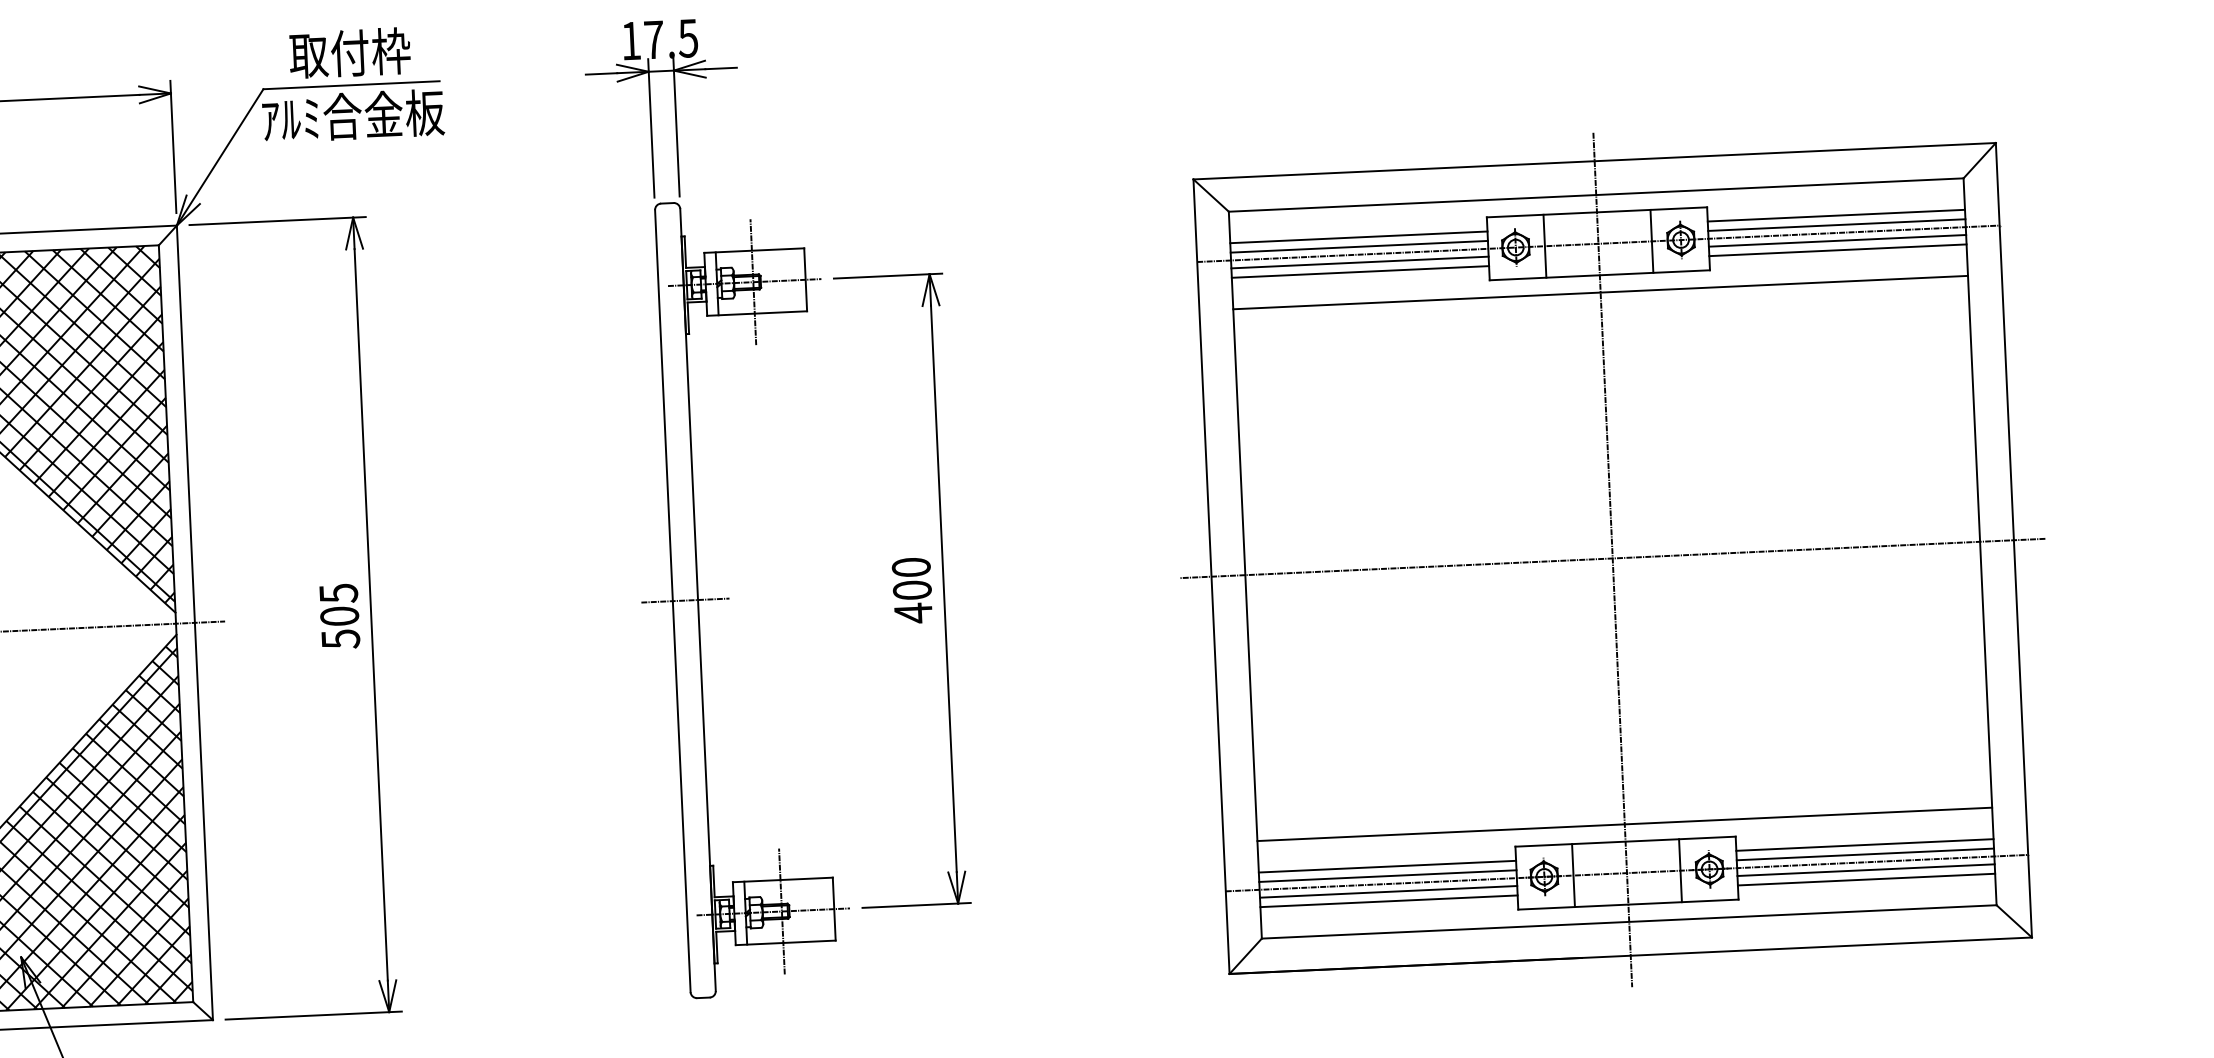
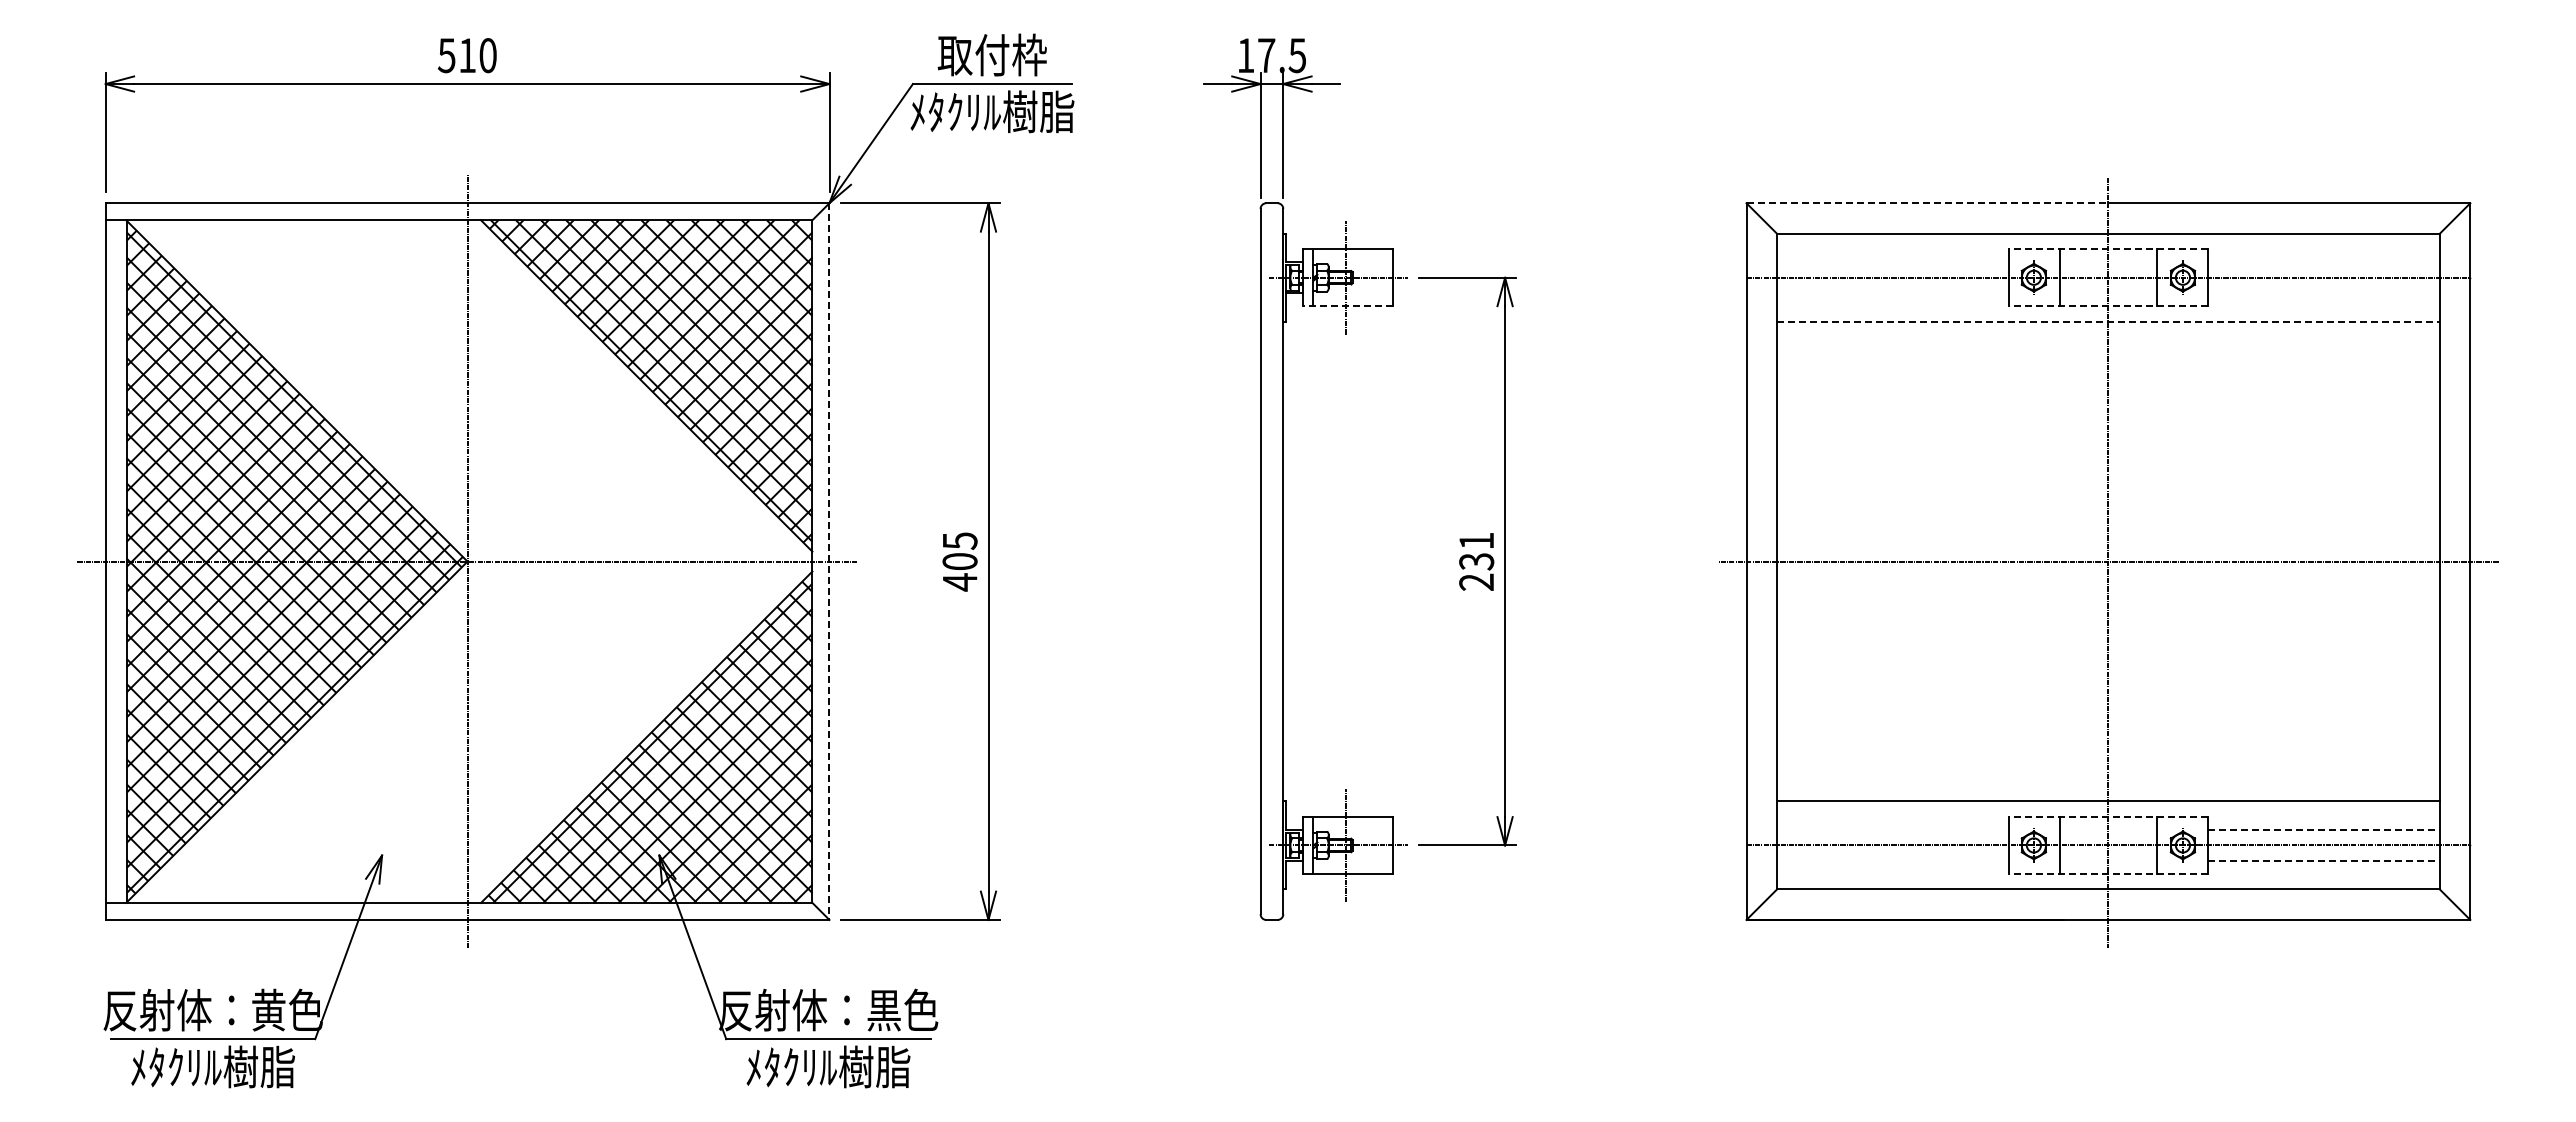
text: (352, 115) -> (992, 111), ｱﾙﾐ合金板 -> ﾒﾀｸﾘﾙ樹脂
line: (1394, 170) -> (1927, 203), solid -> dashed
line: (1595, 212) -> (2107, 249), solid -> dashed
line: (1836, 216) -> (2323, 262), removed
line: (1836, 224) -> (2323, 270), removed
line: (1359, 237) -> (1893, 262), removed
line: (1837, 240) -> (2323, 284), removed
line: (1359, 246) -> (1893, 270), removed
line: (1837, 250) -> (2323, 293), removed
line: (1360, 262) -> (1893, 284), removed
line: (1360, 272) -> (1893, 293), removed
line: (1598, 275) -> (2107, 306), solid -> dashed
line: (1600, 292) -> (2108, 321), solid -> dashed
line: (756, 313) -> (1347, 306), solid -> dashed
text: (912, 590) -> (1476, 561), 400 -> 231
line: (684, 600) -> (1271, 561), removed
line: (194, 623) -> (829, 562), solid -> dashed
text: (341, 639) -> (960, 582), 505 -> 405
line: (1624, 842) -> (2107, 817), solid -> dashed
line: (1865, 844) -> (2324, 829), solid -> dashed
line: (1865, 854) -> (2323, 838), removed
line: (1387, 866) -> (1893, 829), removed
line: (1865, 870) -> (2323, 852), removed
line: (1388, 876) -> (1893, 838), removed
line: (1867, 880) -> (2324, 861), solid -> dashed
line: (1389, 891) -> (1893, 852), removed
line: (1389, 901) -> (1893, 861), removed
line: (1627, 904) -> (2107, 873), solid -> dashed

